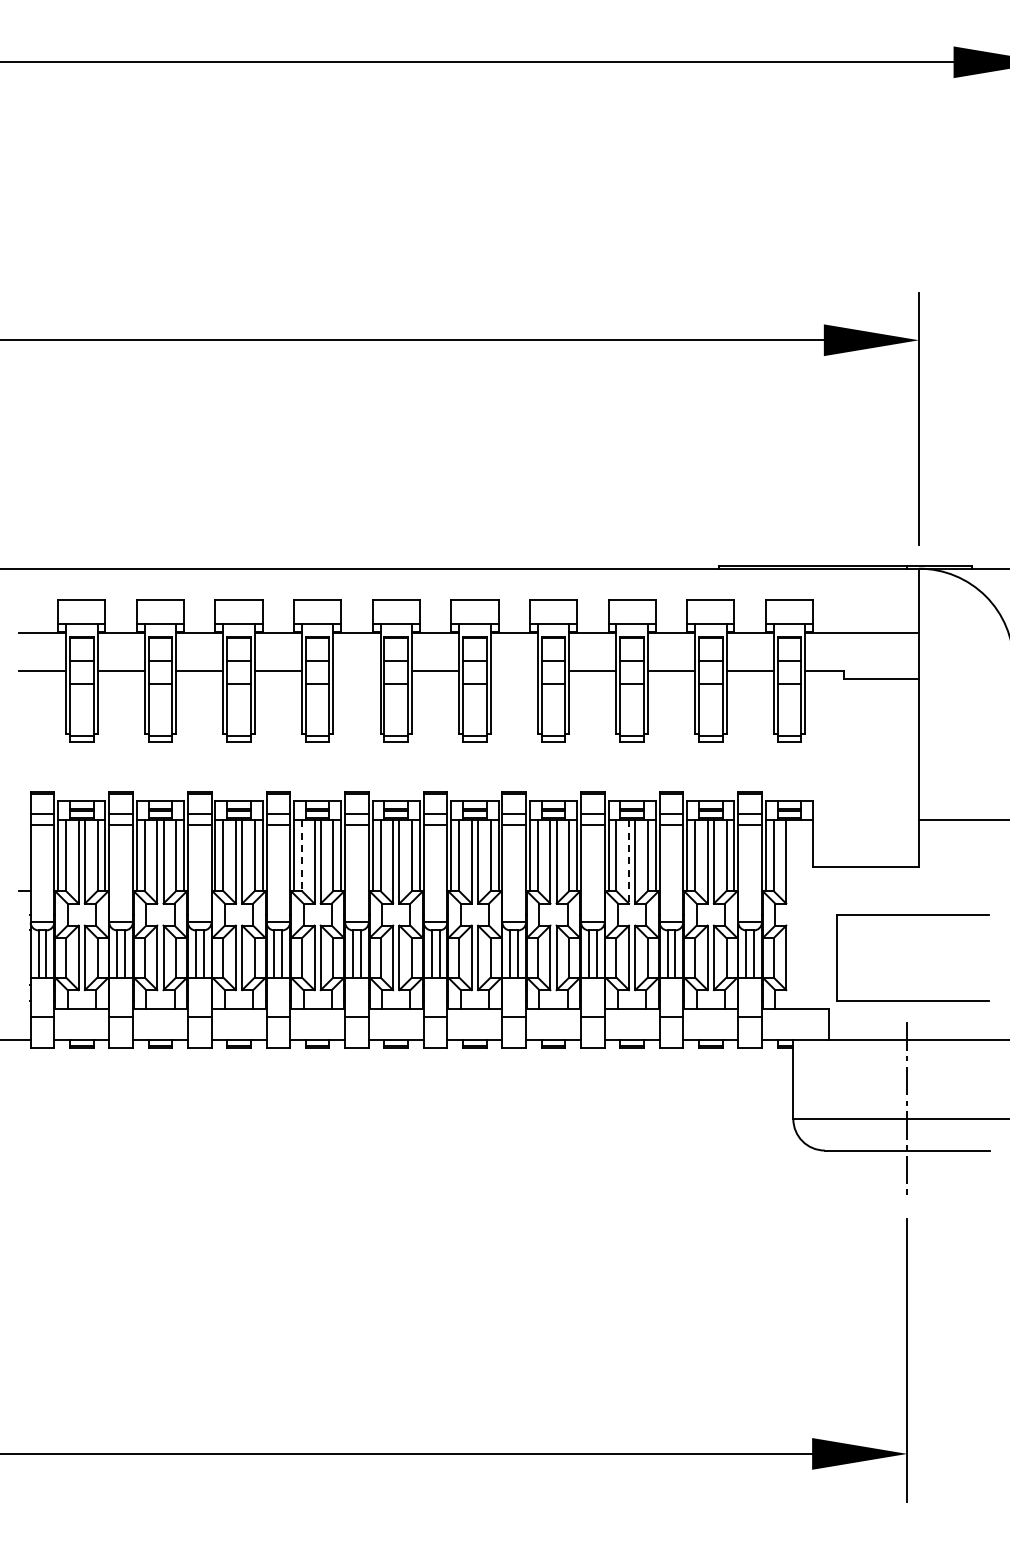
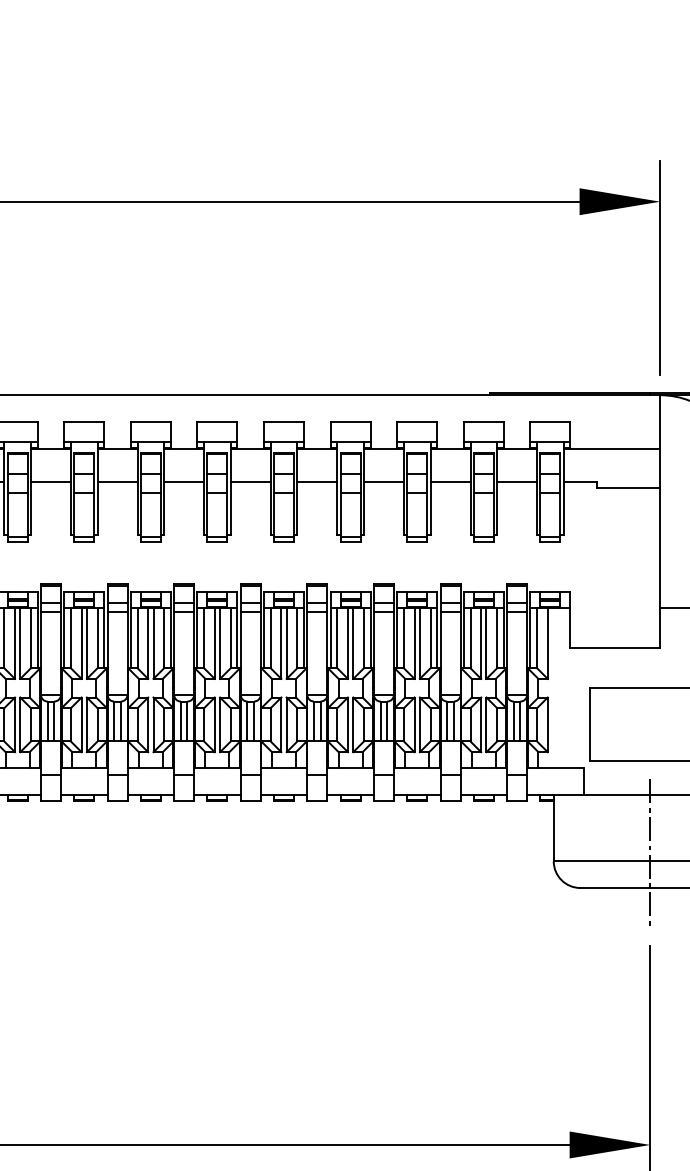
line: (356, 670) -> (183, 481), added
line: (513, 670) -> (316, 481), added
line: (301, 856) -> (137, 638), dashed -> solid
line: (629, 861) -> (414, 643), dashed -> solid

